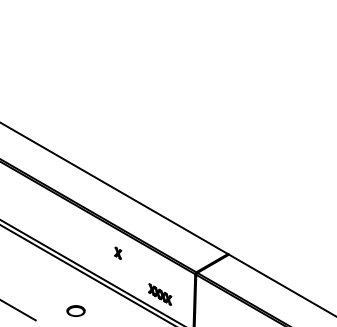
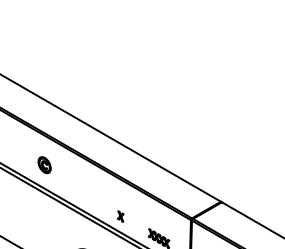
part: (34, 213) -> (44, 164), added
part: (118, 252) -> (121, 215), moved

